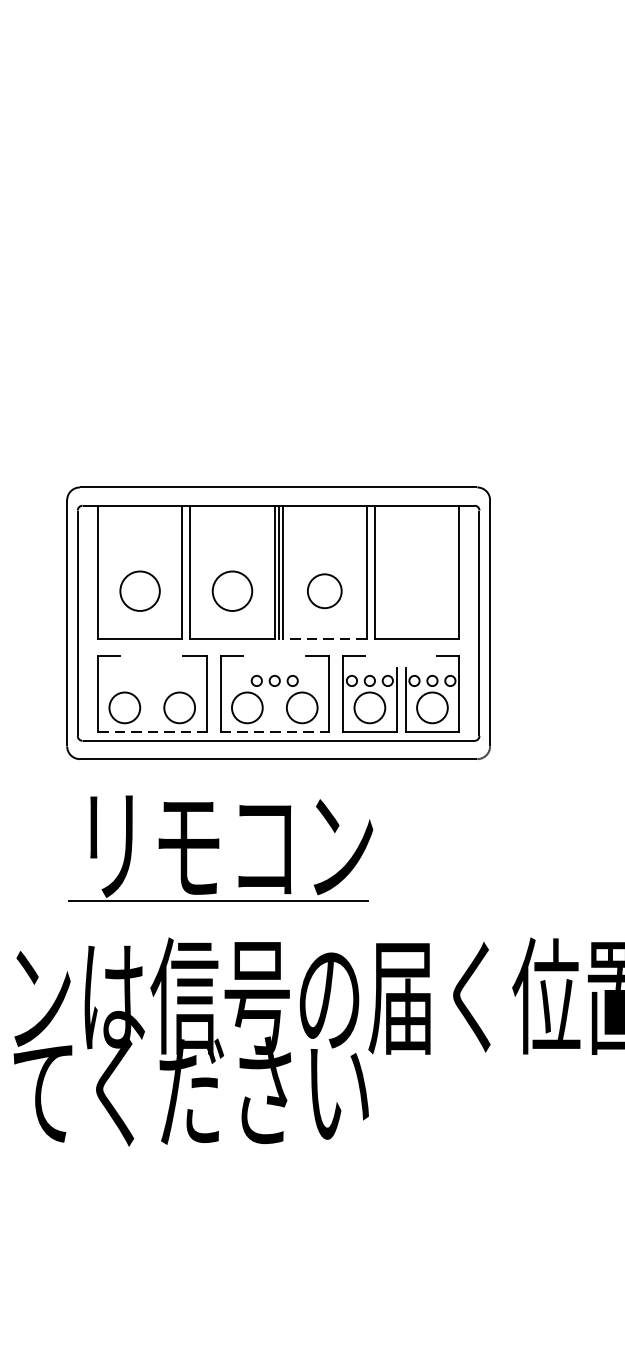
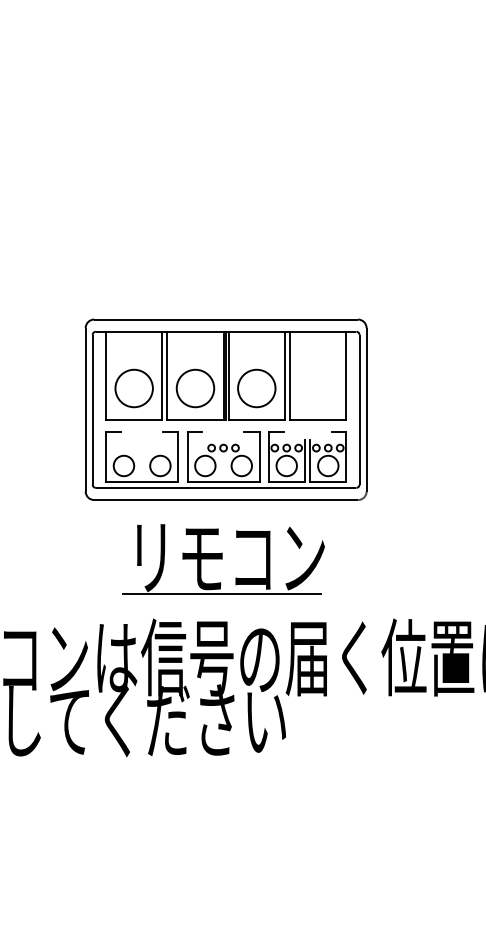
circle: (139, 591) -> (133, 388), size x1.43
circle: (232, 591) -> (195, 388), size x1.43
circle: (324, 591) -> (256, 388), size x1.67
line: (324, 639) -> (256, 420), dashed -> solid
line: (152, 731) -> (142, 481), dashed -> solid
line: (276, 731) -> (224, 481), dashed -> solid
part: (220, 848) -> (223, 559), moved

